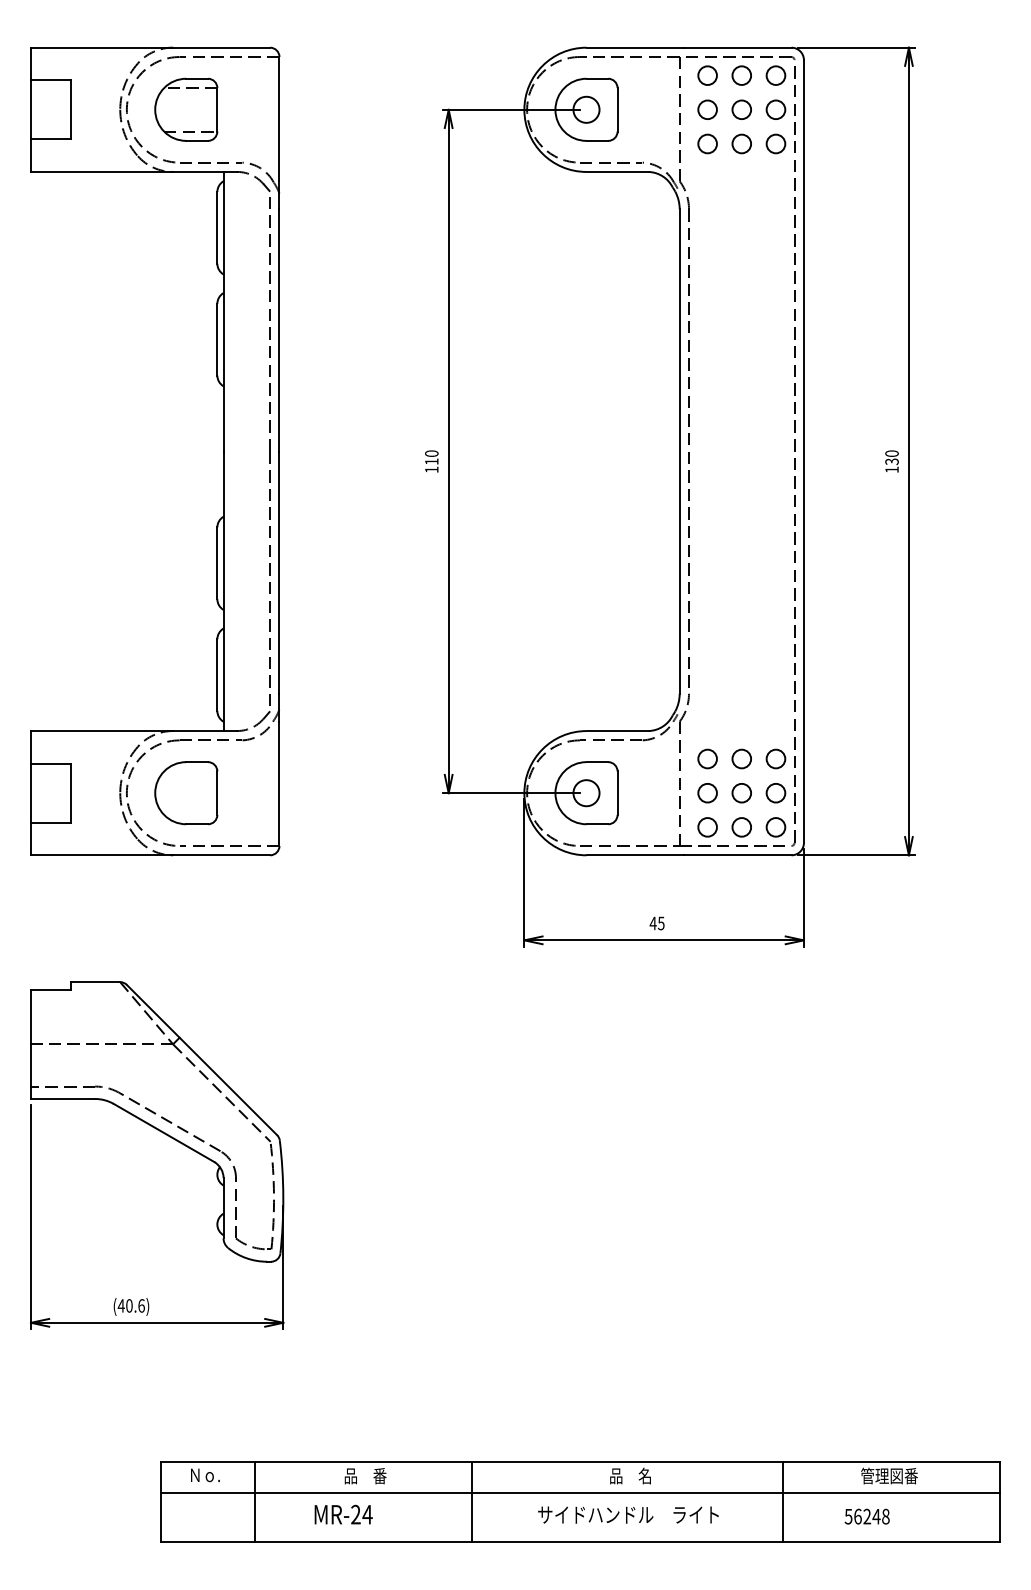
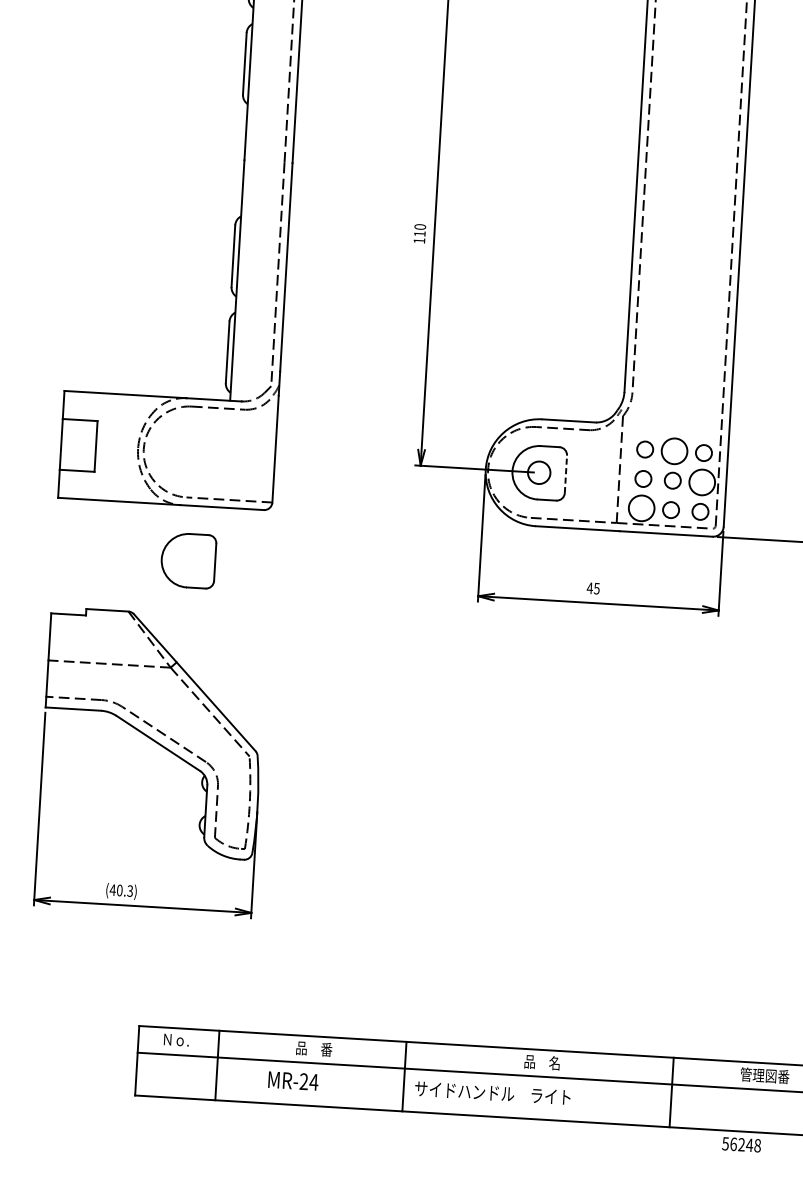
text: (431, 461) -> (419, 233), moved
circle: (741, 758) -> (674, 450), size x1.6
circle: (775, 792) -> (701, 481), size x1.6
part: (186, 793) -> (188, 561), moved
line: (617, 793) -> (565, 474), solid -> dashed
circle: (707, 827) -> (641, 508), size x1.6
text: (141, 1305) -> (130, 890), (40.6) -> (40.3)
text: (628, 1514) -> (492, 1092), moved
text: (866, 1516) -> (741, 1144), moved

